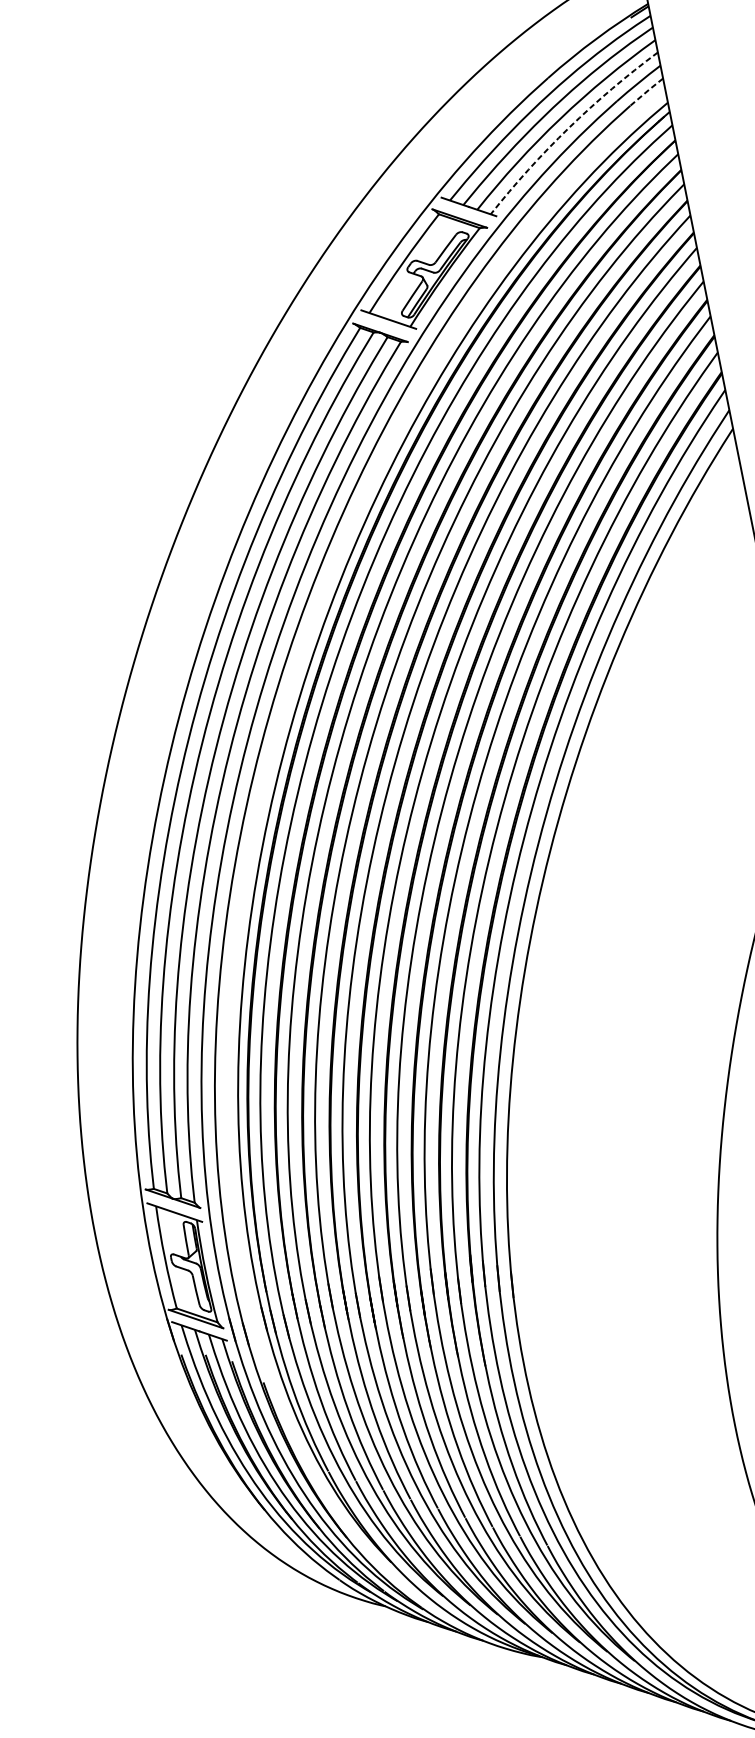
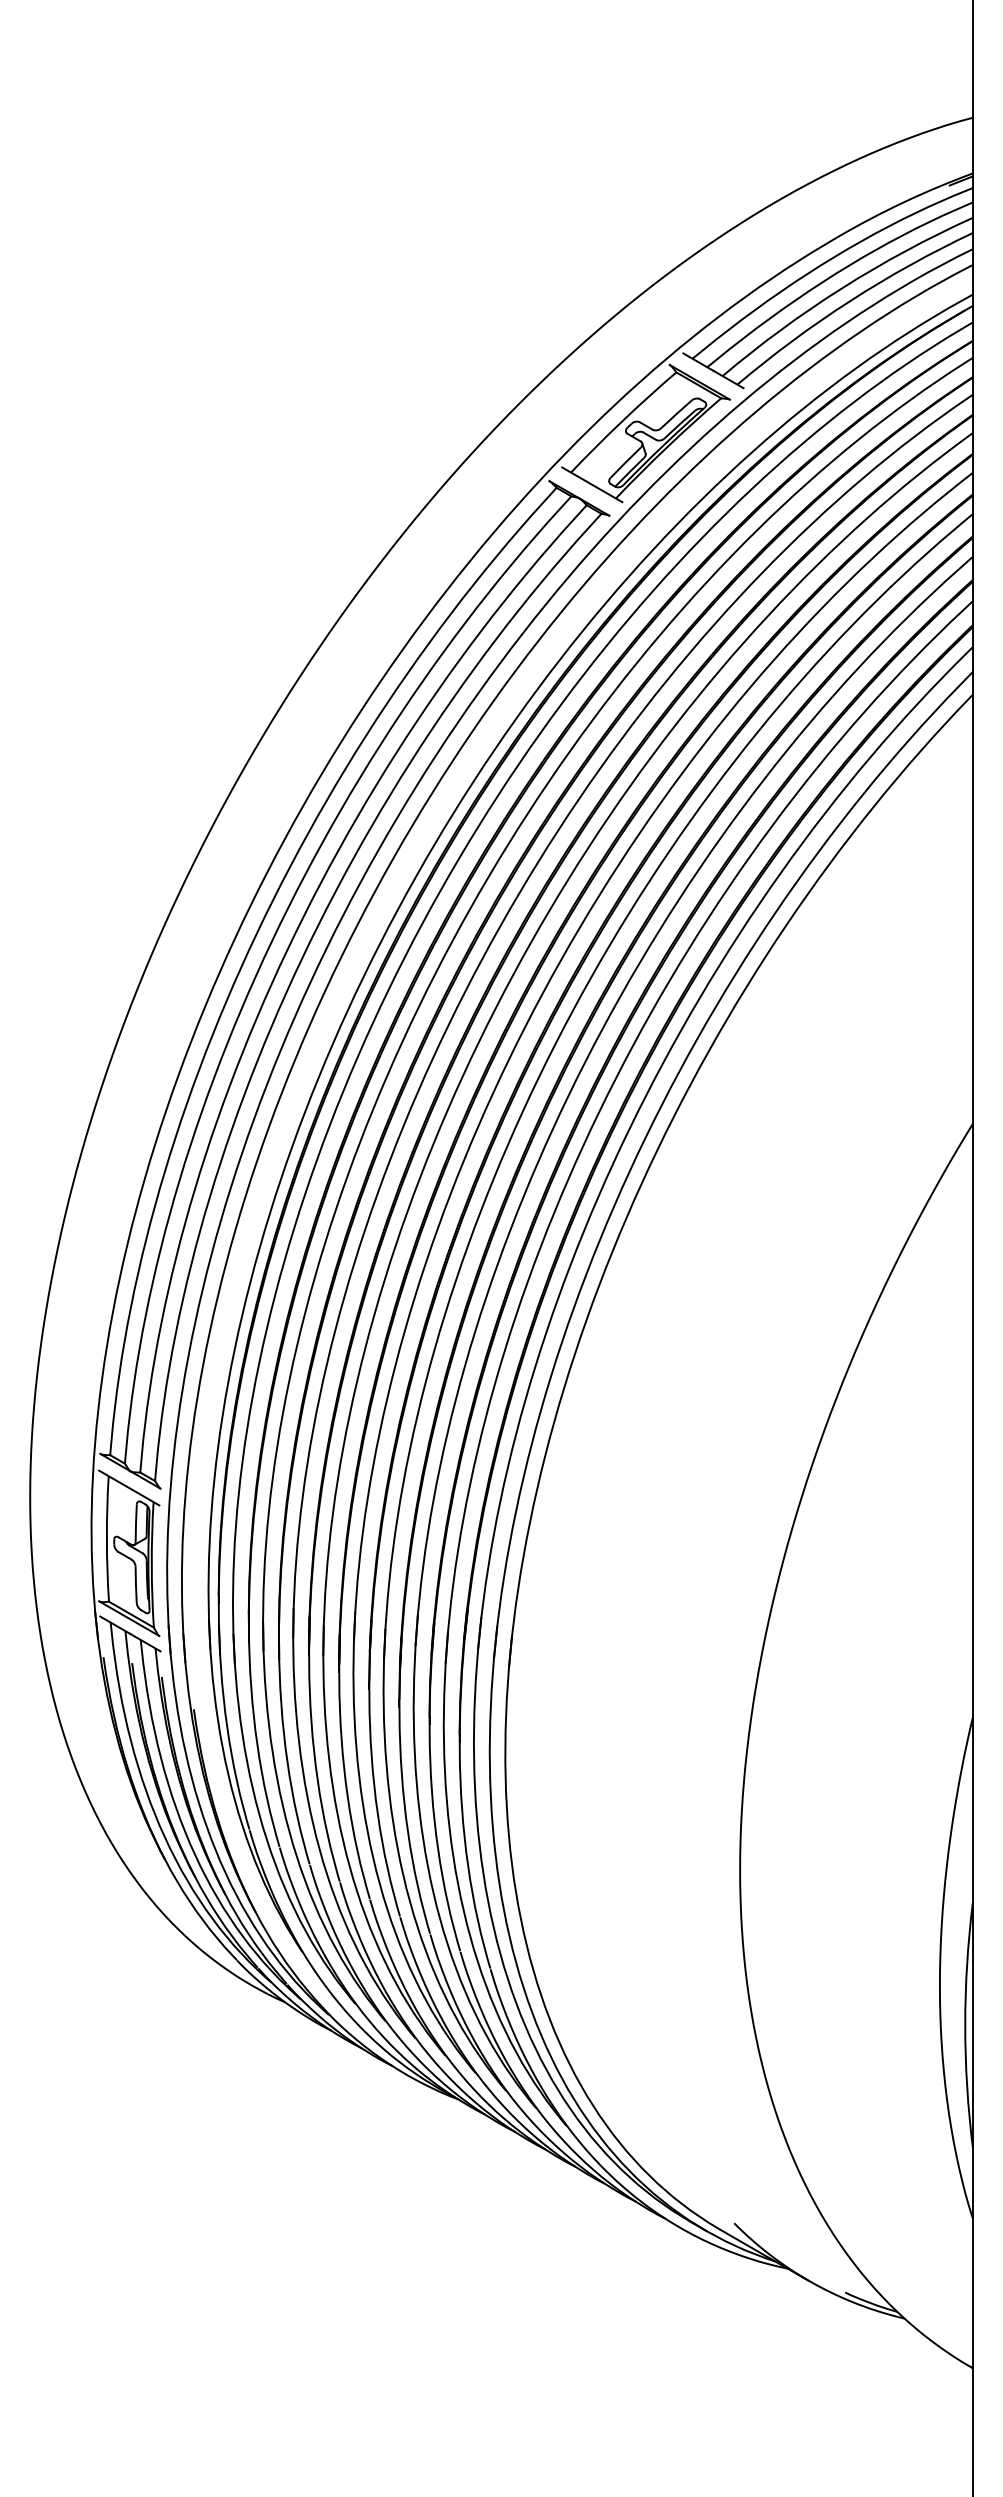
line: (646, 91) -> (950, 276), dashed -> solid
arc: (569, 128) -> (850, 301), dashed -> solid

